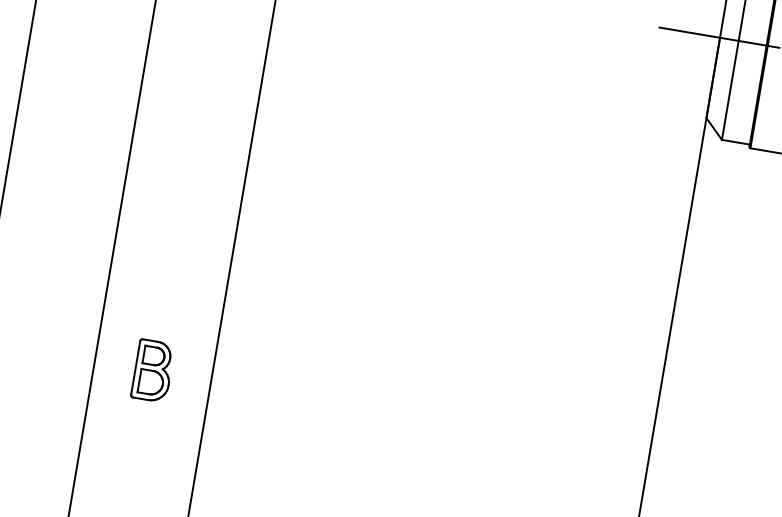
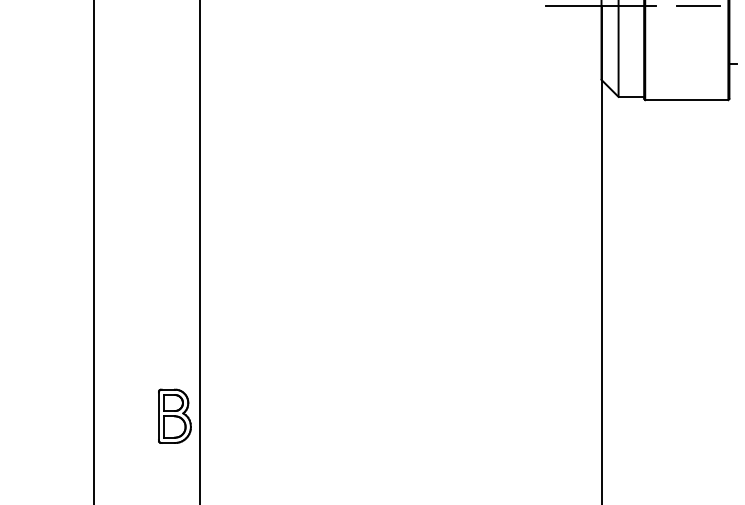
part: (152, 369) -> (174, 415), moved

